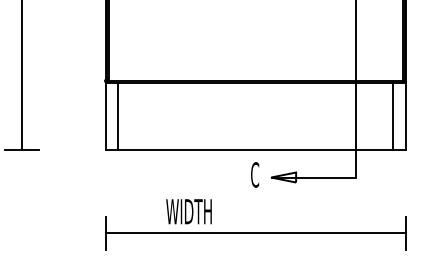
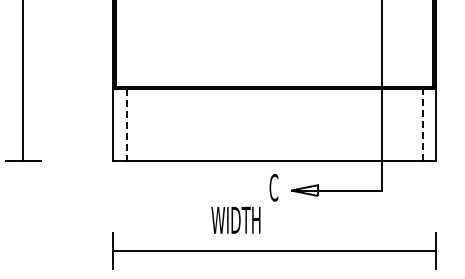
line: (117, 116) -> (126, 124), solid -> dashed
line: (393, 116) -> (422, 124), solid -> dashed
text: (188, 211) -> (235, 220), moved

